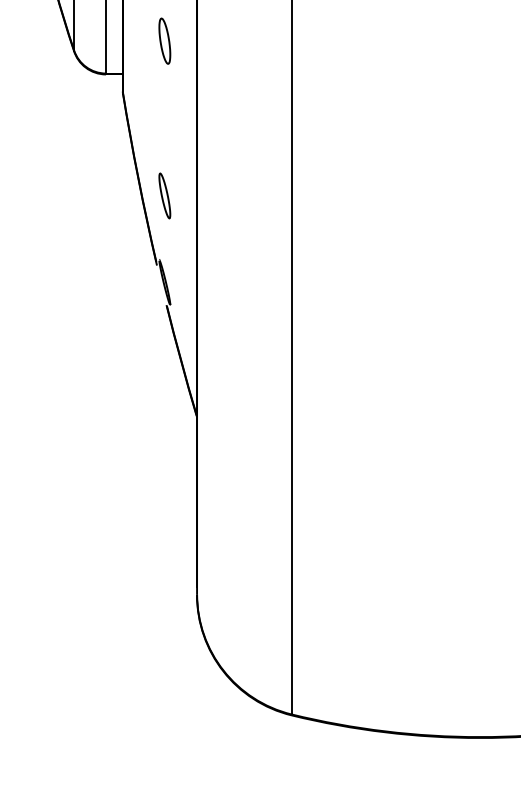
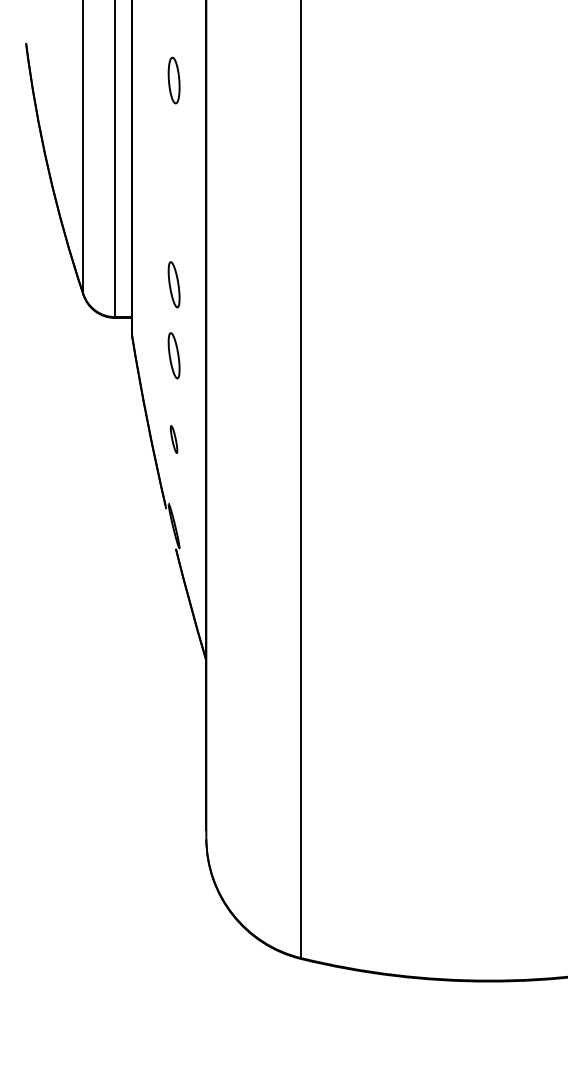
part: (164, 111) -> (173, 355), added
part: (164, 195) -> (173, 439), size x0.6

